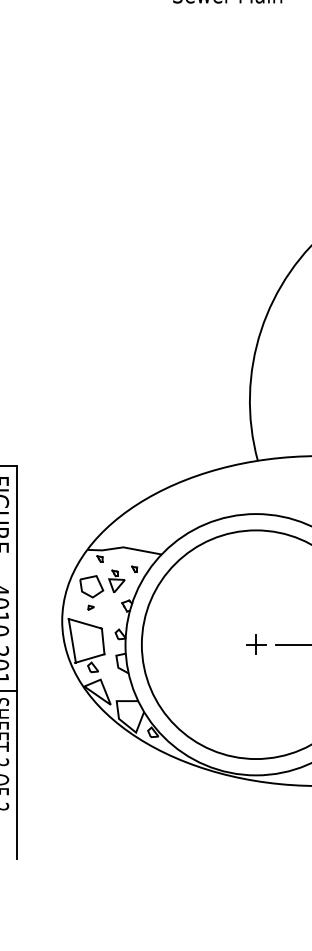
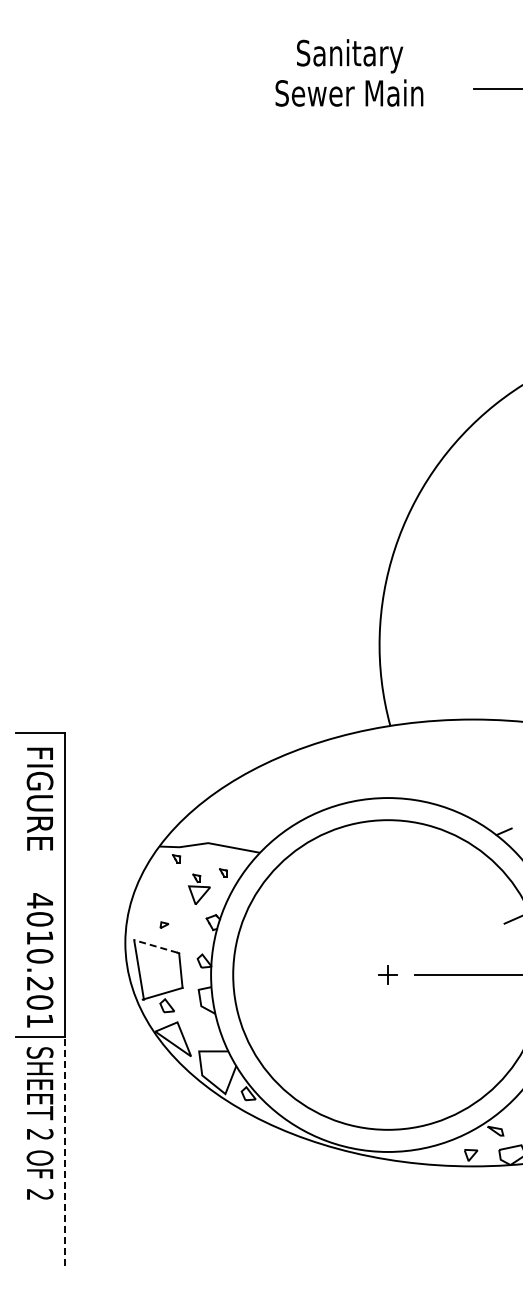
part: (91, 586) -> (165, 896), removed
line: (84, 623) -> (155, 946), solid -> dashed
part: (255, 644) -> (387, 974), size x0.7
line: (17, 775) -> (64, 1151), solid -> dashed

